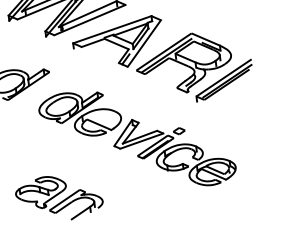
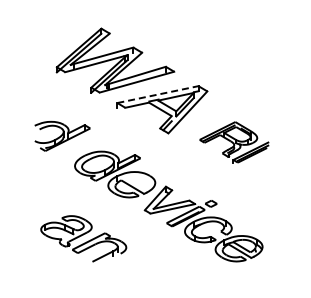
line: (112, 29) -> (158, 94), solid -> dashed
part: (194, 67) -> (234, 142), size x0.6
part: (59, 197) -> (83, 238), moved

